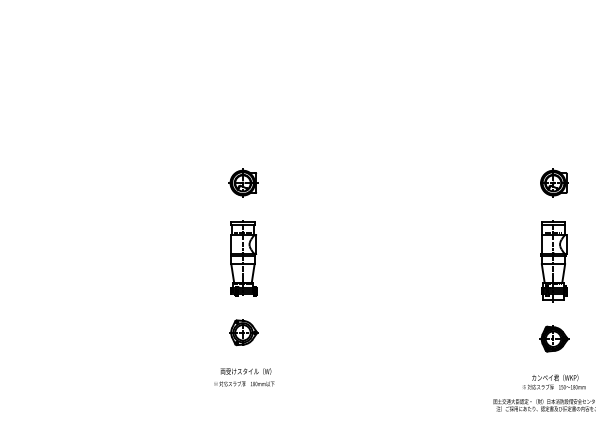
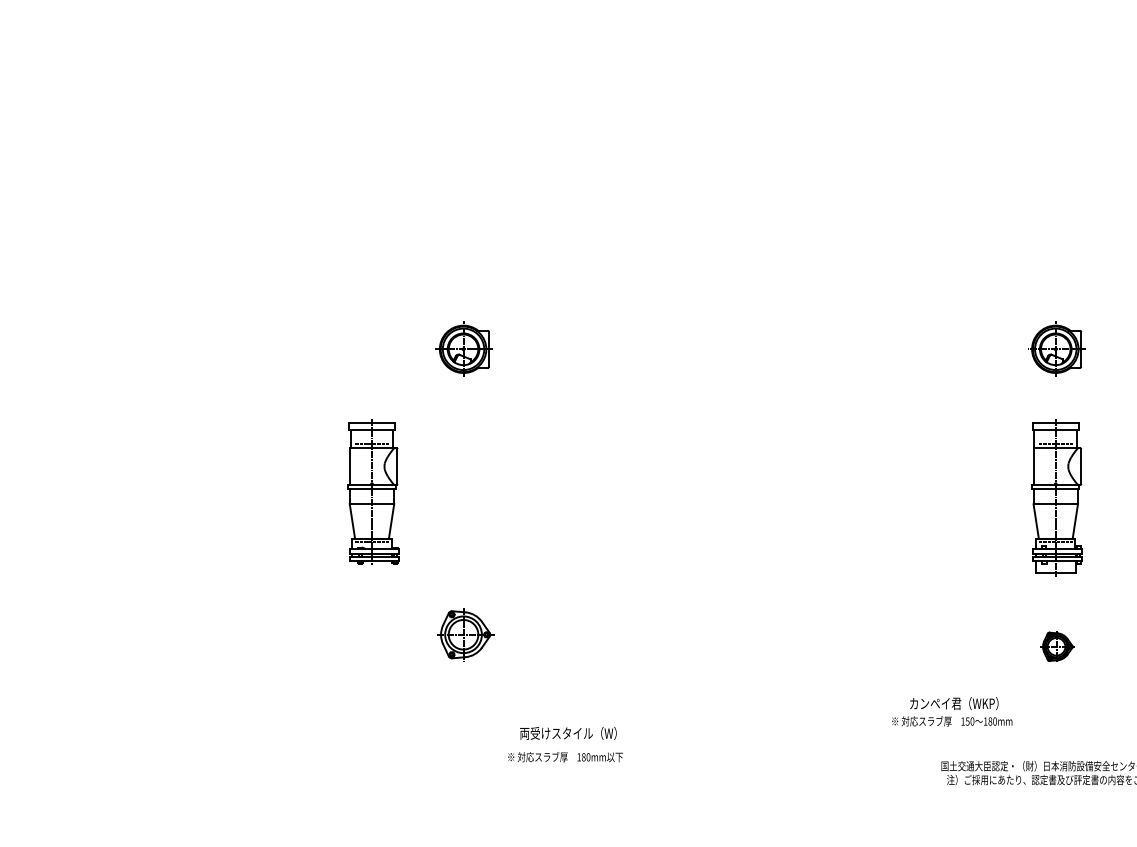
part: (243, 258) -> (373, 493), moved
part: (554, 338) -> (1057, 645), size x0.6
text: (244, 377) -> (565, 744), moved
text: (553, 381) -> (950, 710), moved

